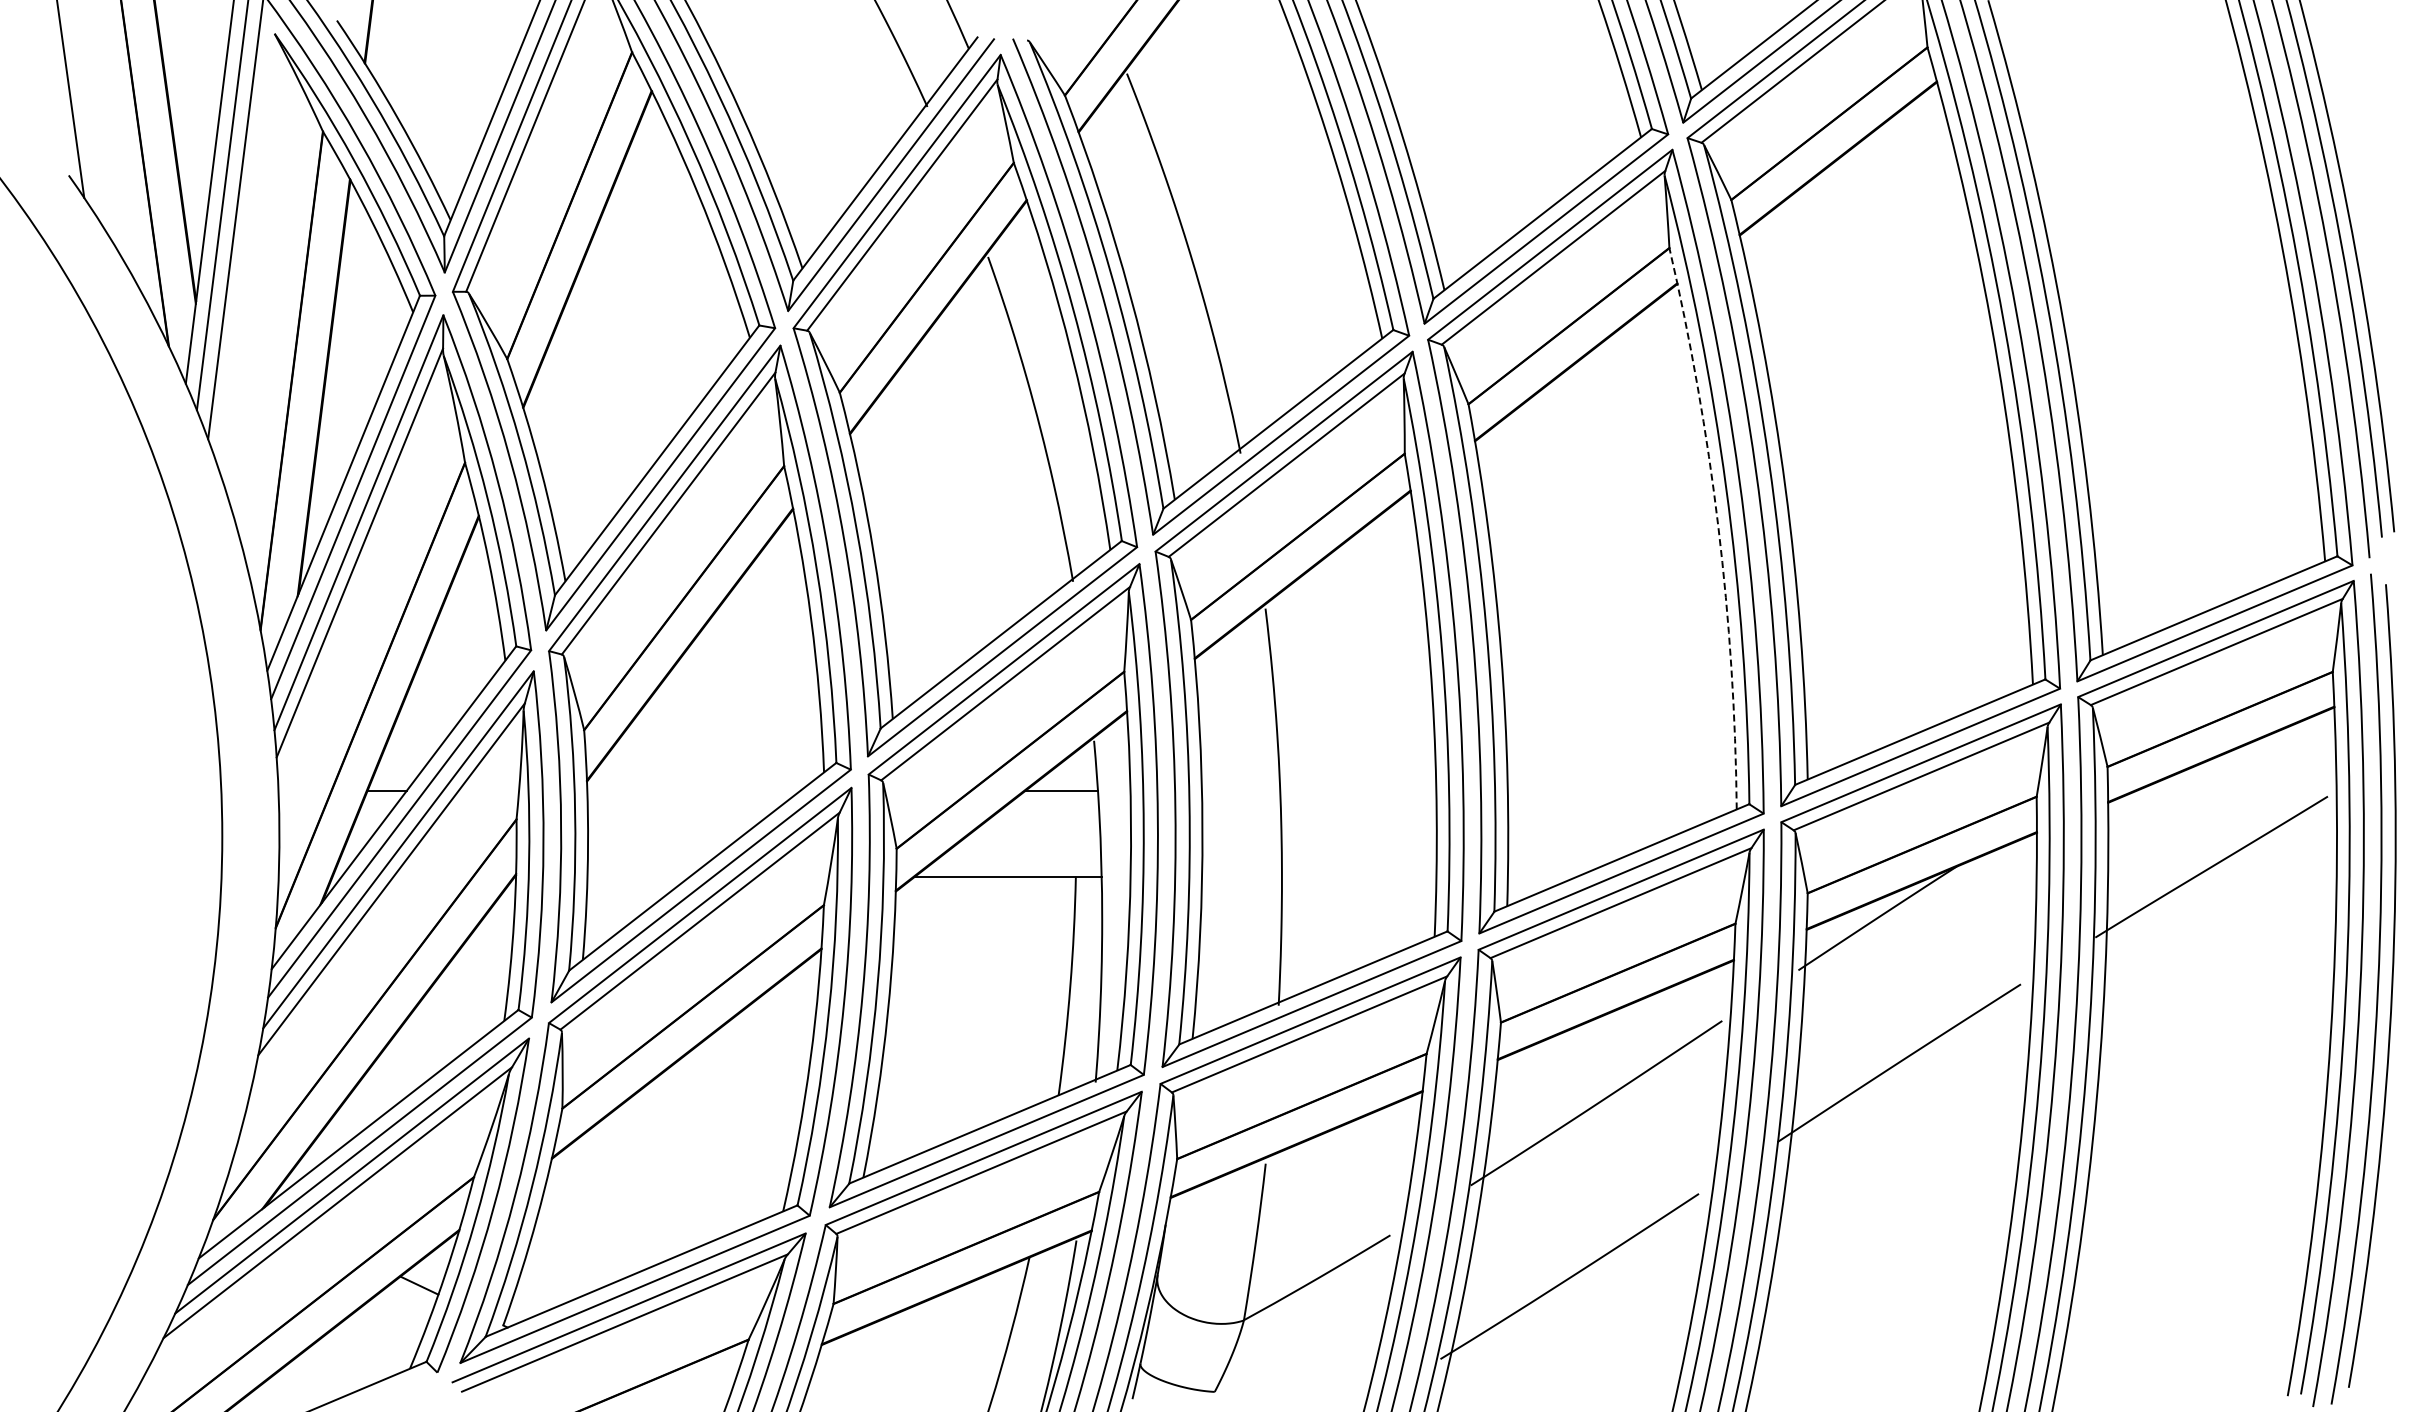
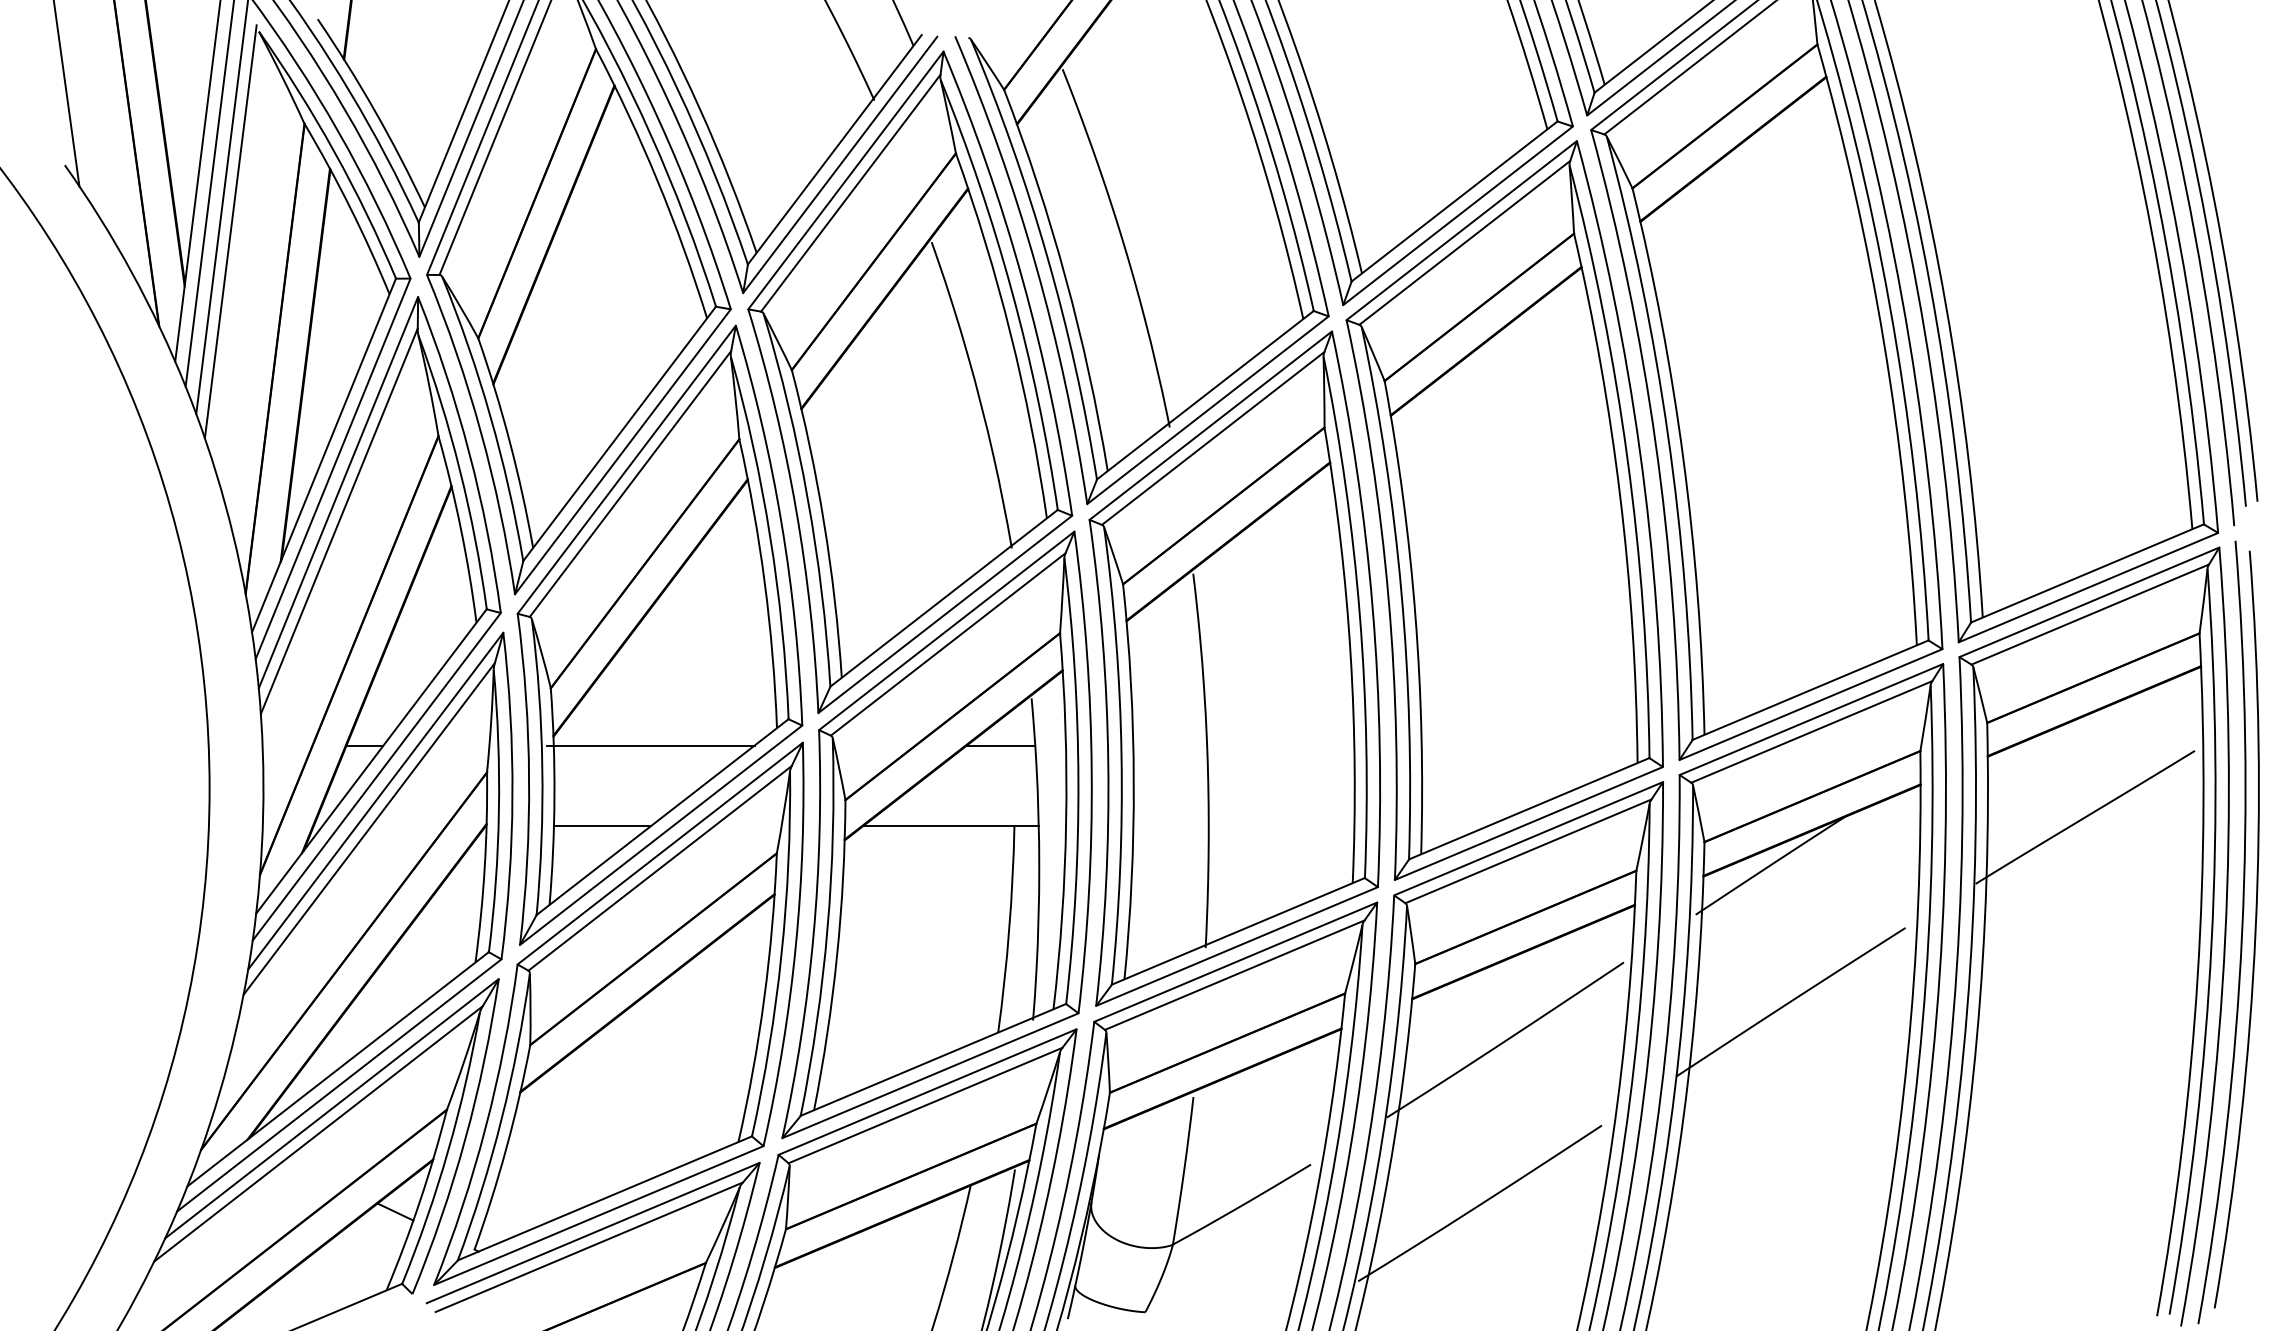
line: (244, 245) -> (230, 231), added
arc: (1718, 526) -> (1620, 496), dashed -> solid
line: (689, 790) -> (650, 745), added
line: (638, 876) -> (602, 826), added

